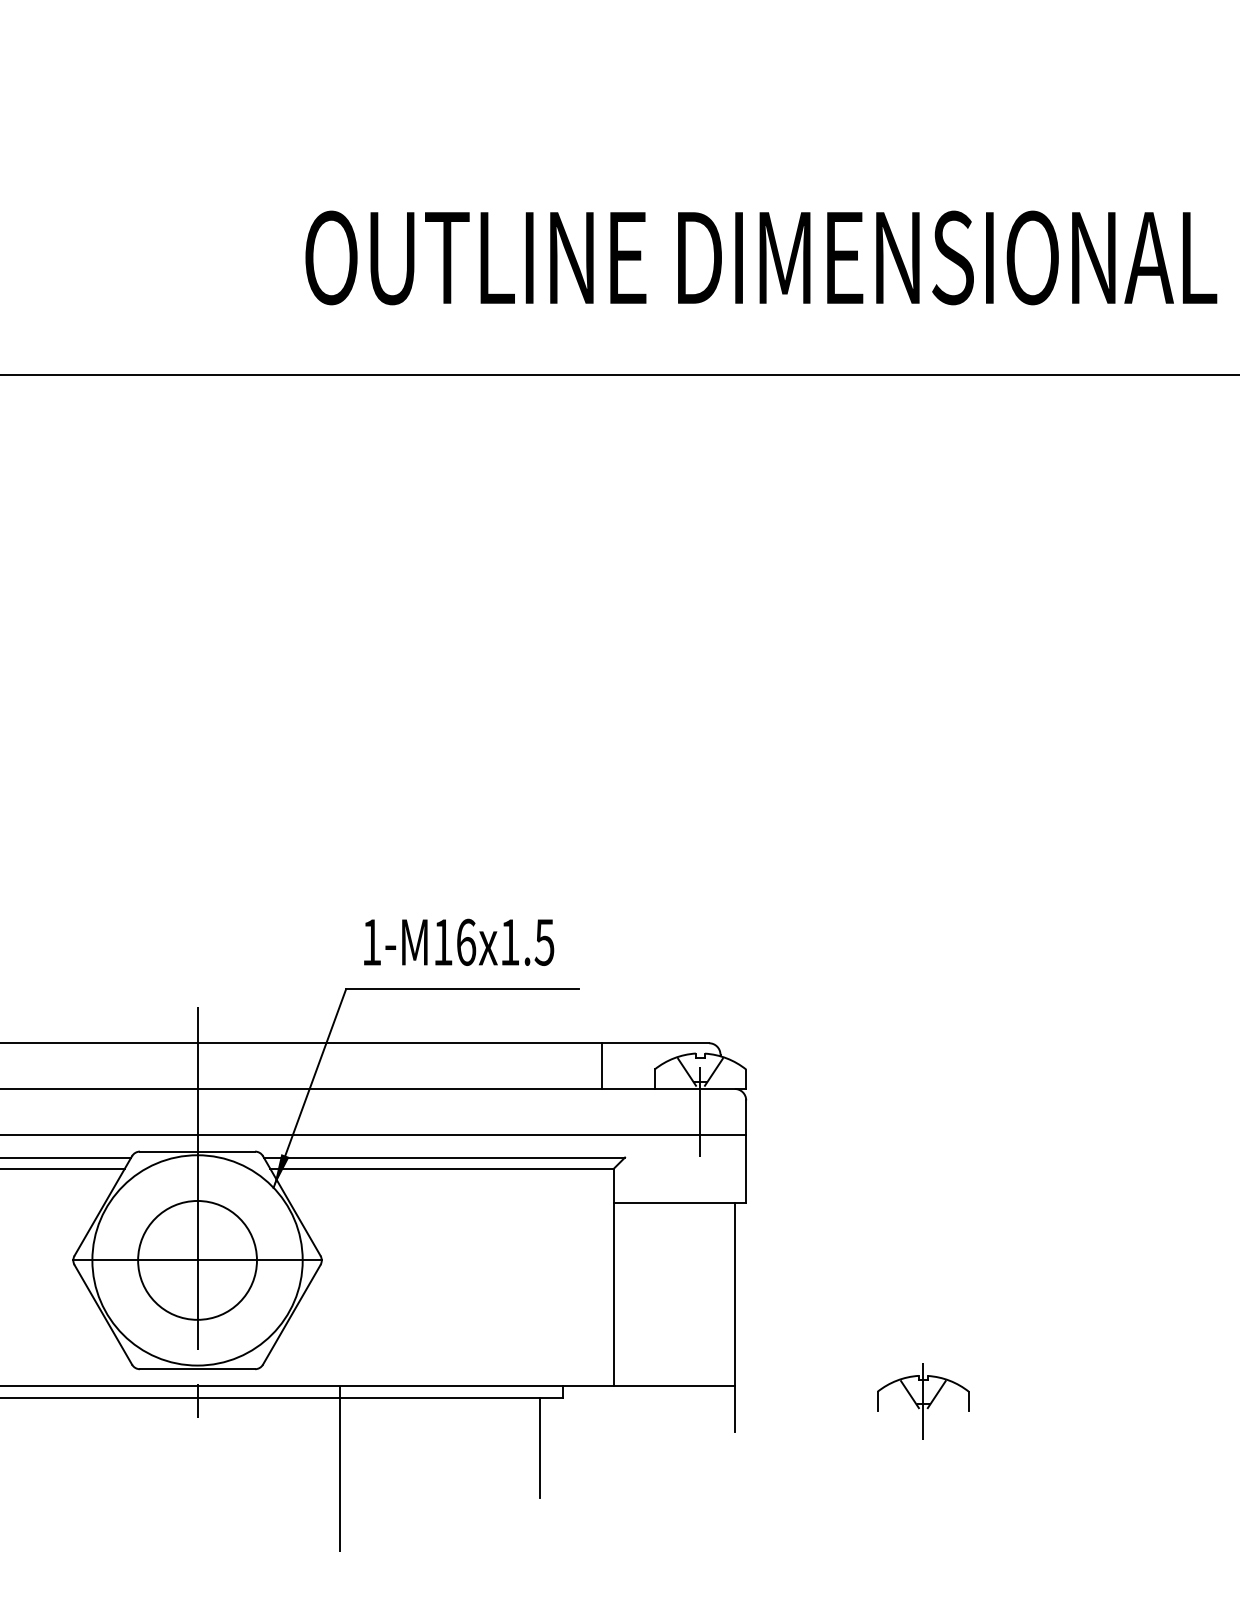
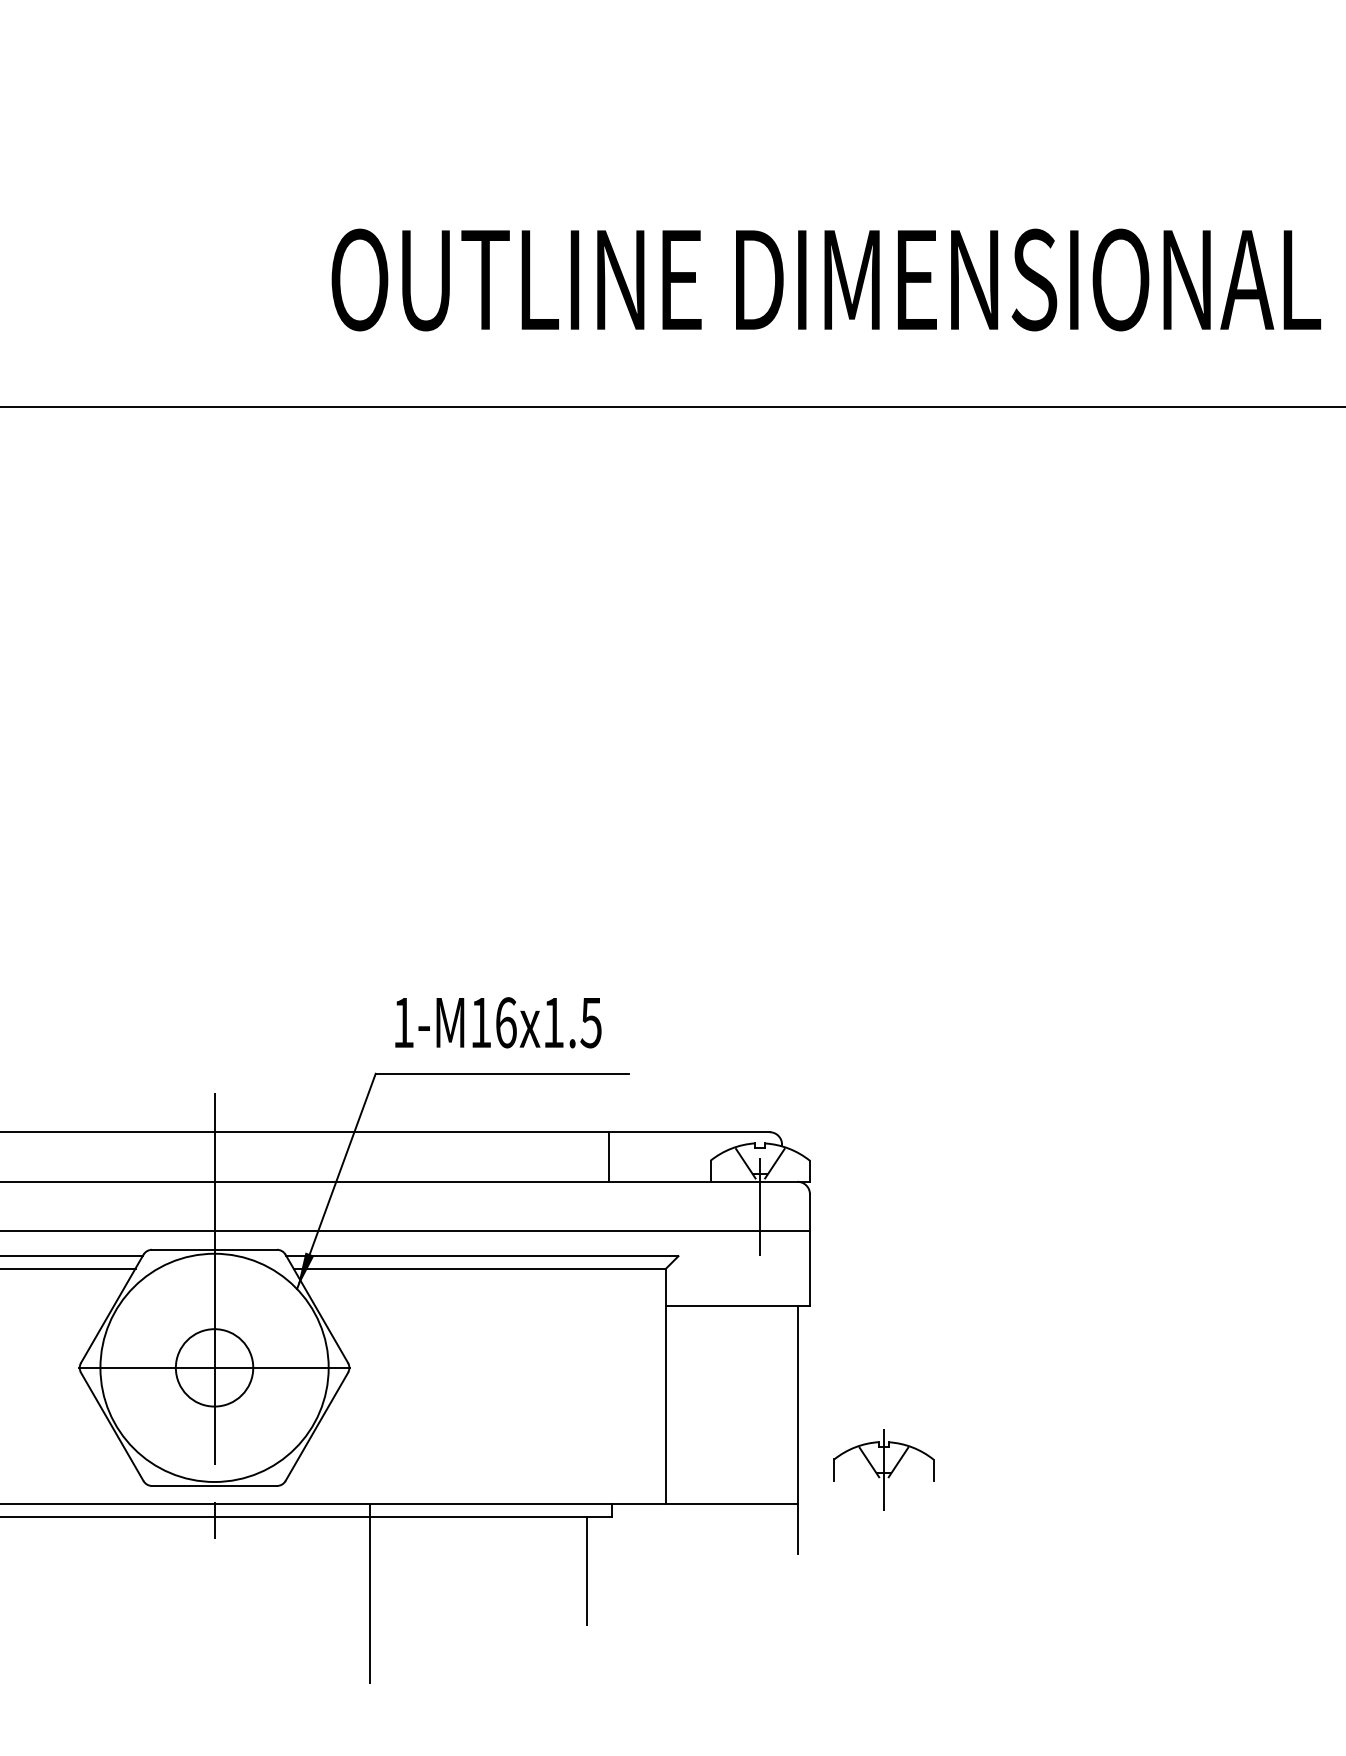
line: (601, 1065) -> (608, 1156), moved
circle: (197, 1259) -> (214, 1366), size x0.6
part: (923, 1401) -> (884, 1469), moved

